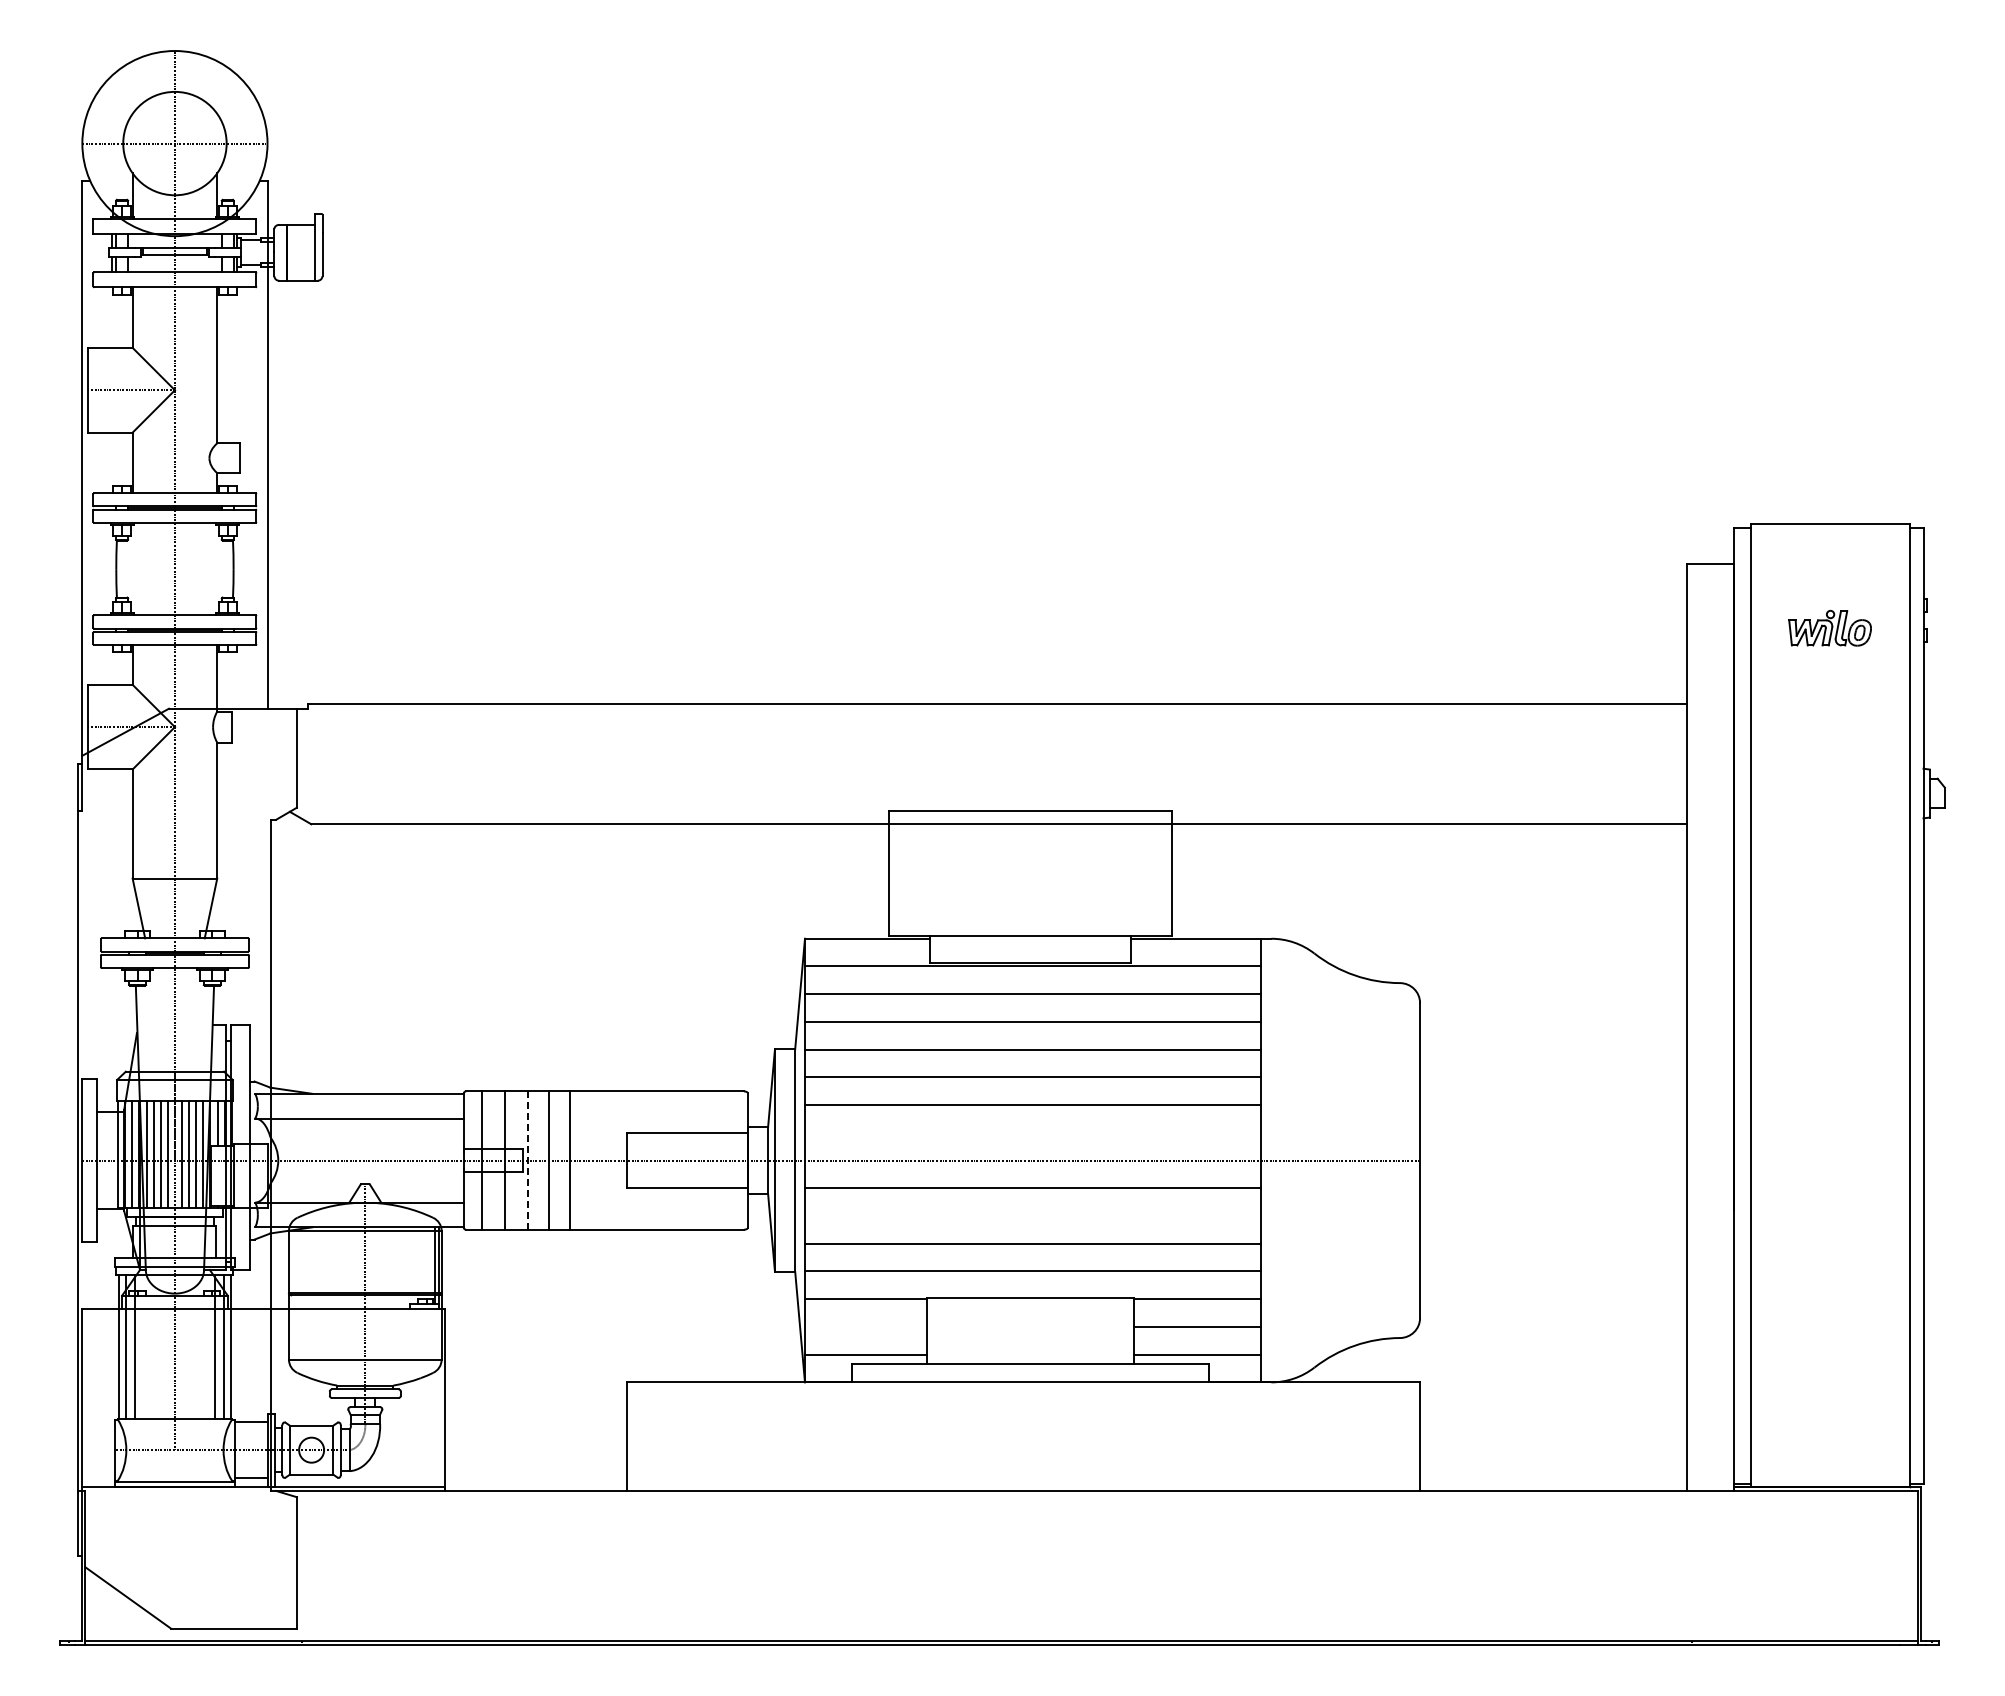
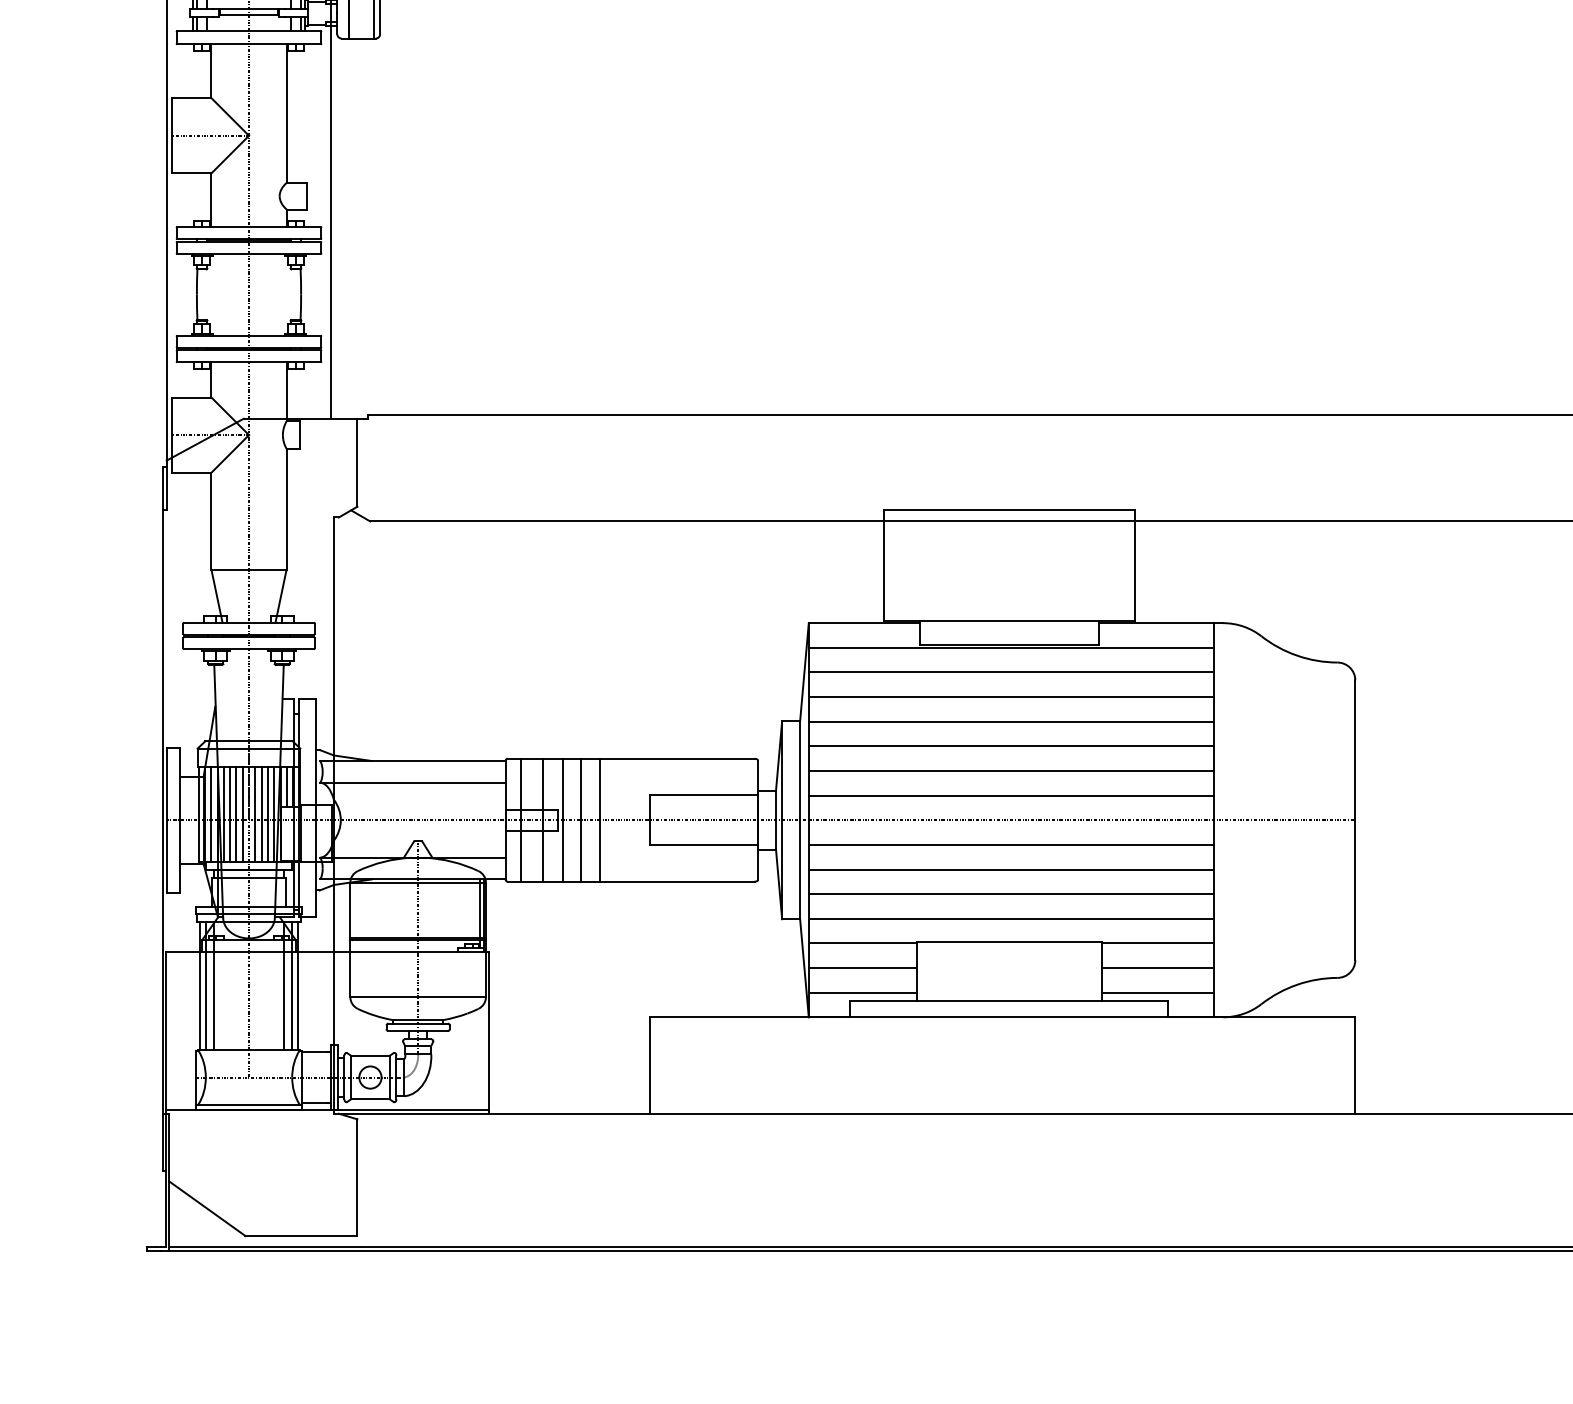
line: (1032, 1132) -> (1010, 795), added
line: (528, 1161) -> (563, 821), dashed -> solid
line: (1032, 1216) -> (1010, 869), added
line: (865, 1326) -> (862, 967), added

